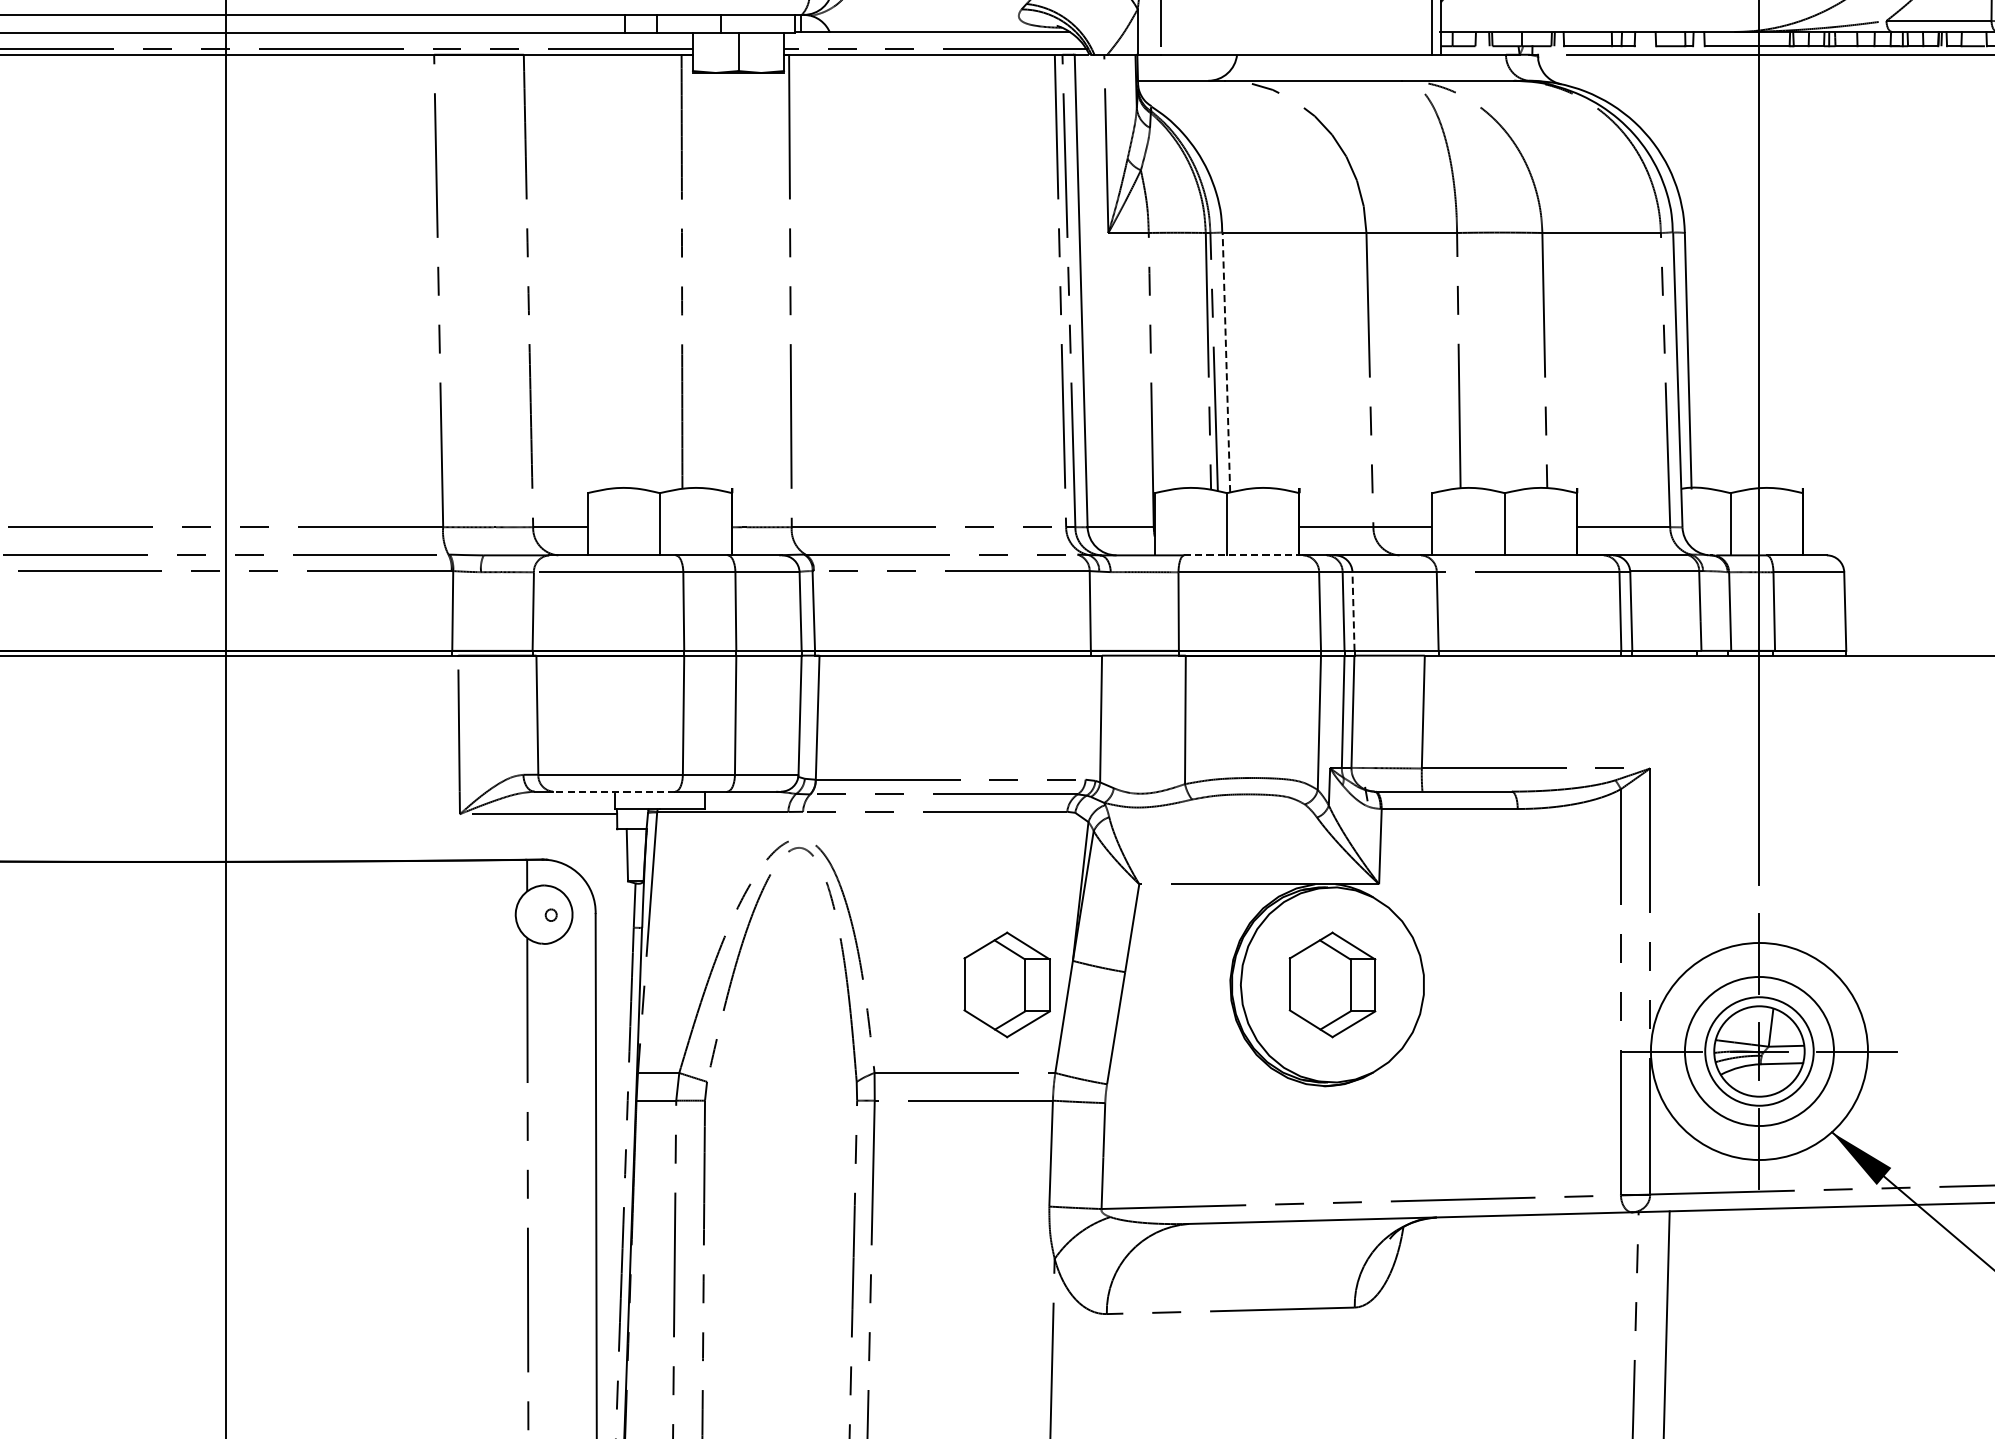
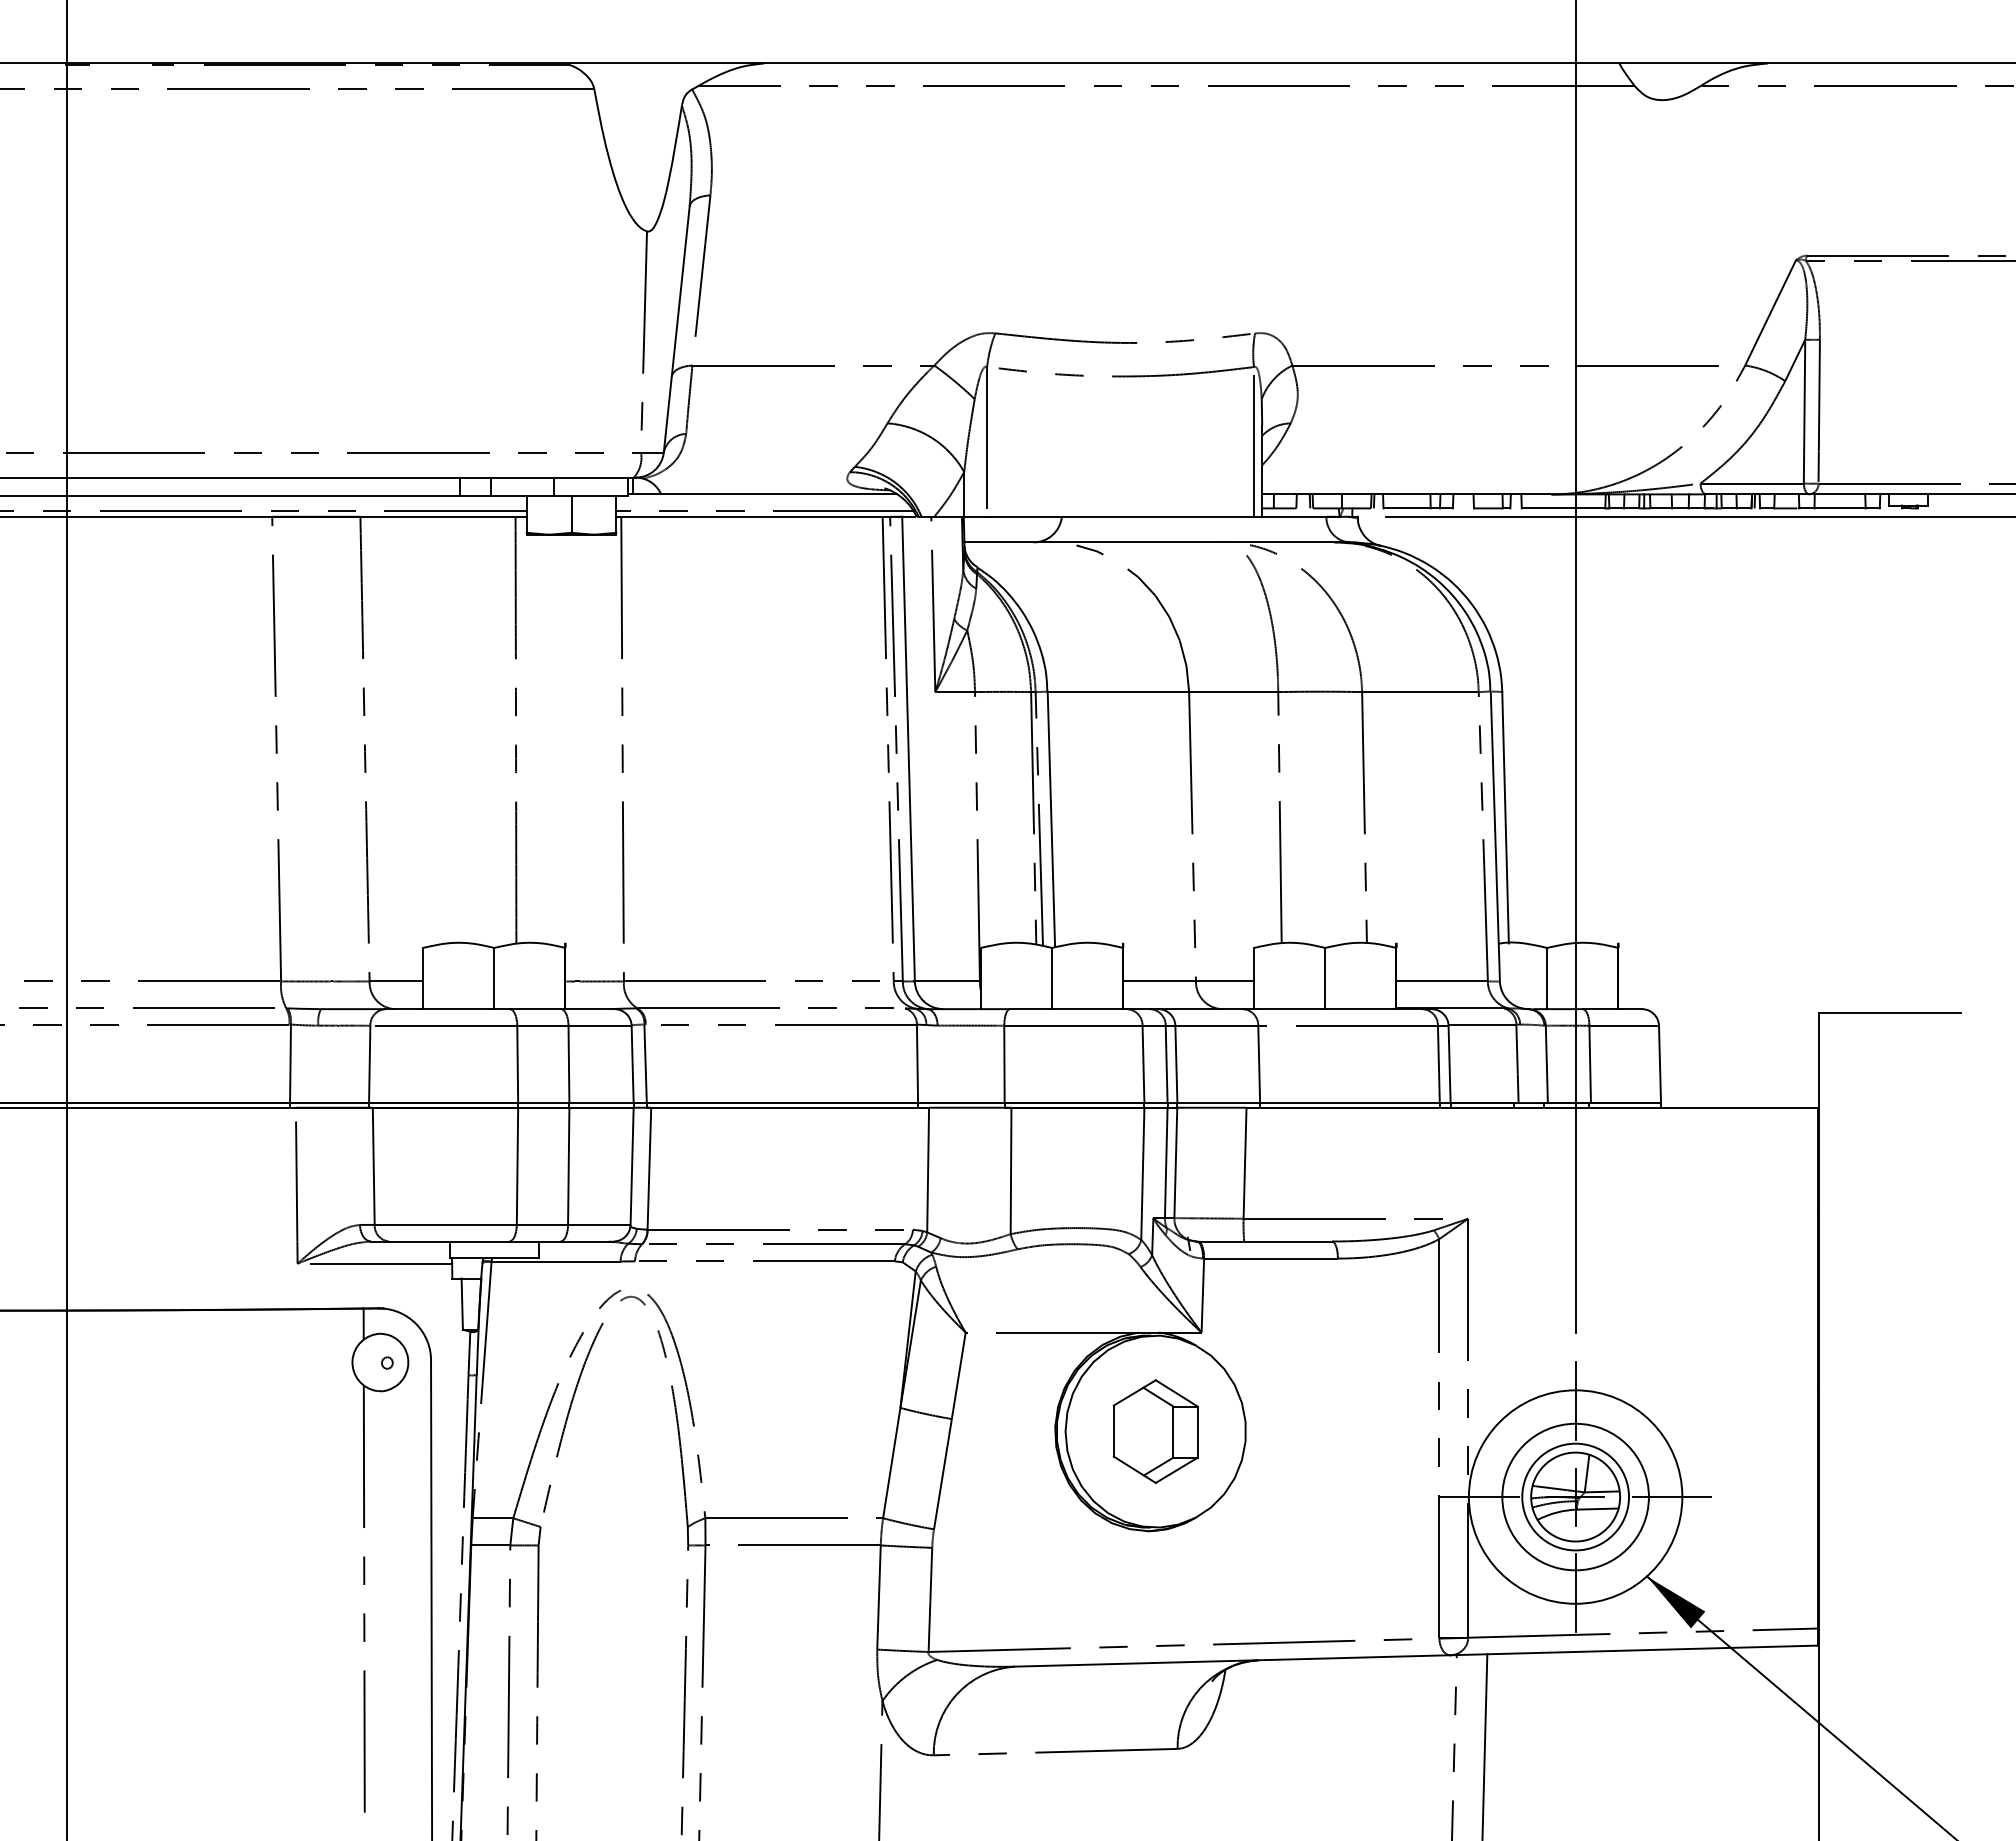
line: (1226, 362) -> (1051, 819), dashed -> solid
line: (1243, 555) -> (1068, 1009), dashed -> solid
line: (1353, 611) -> (1176, 1064), dashed -> solid
line: (613, 791) -> (448, 1241), dashed -> solid
part: (1006, 984) -> (835, 1431), removed

